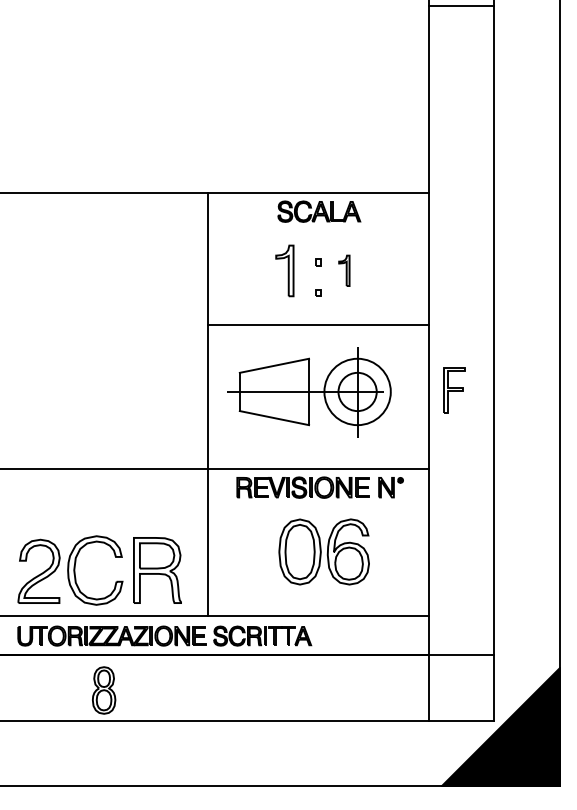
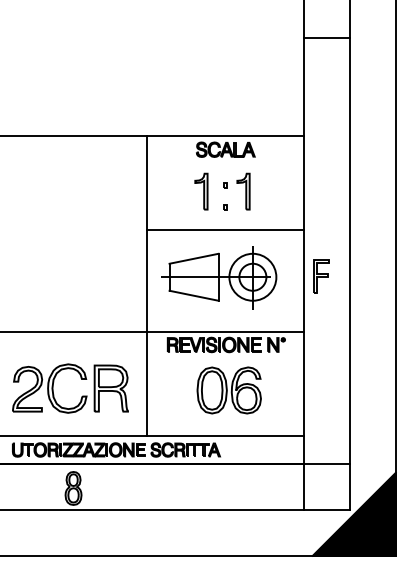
line: (461, 6) -> (326, 38), moved
part: (344, 270) -> (243, 191), size x1.67
part: (115, 581) -> (81, 396), moved

